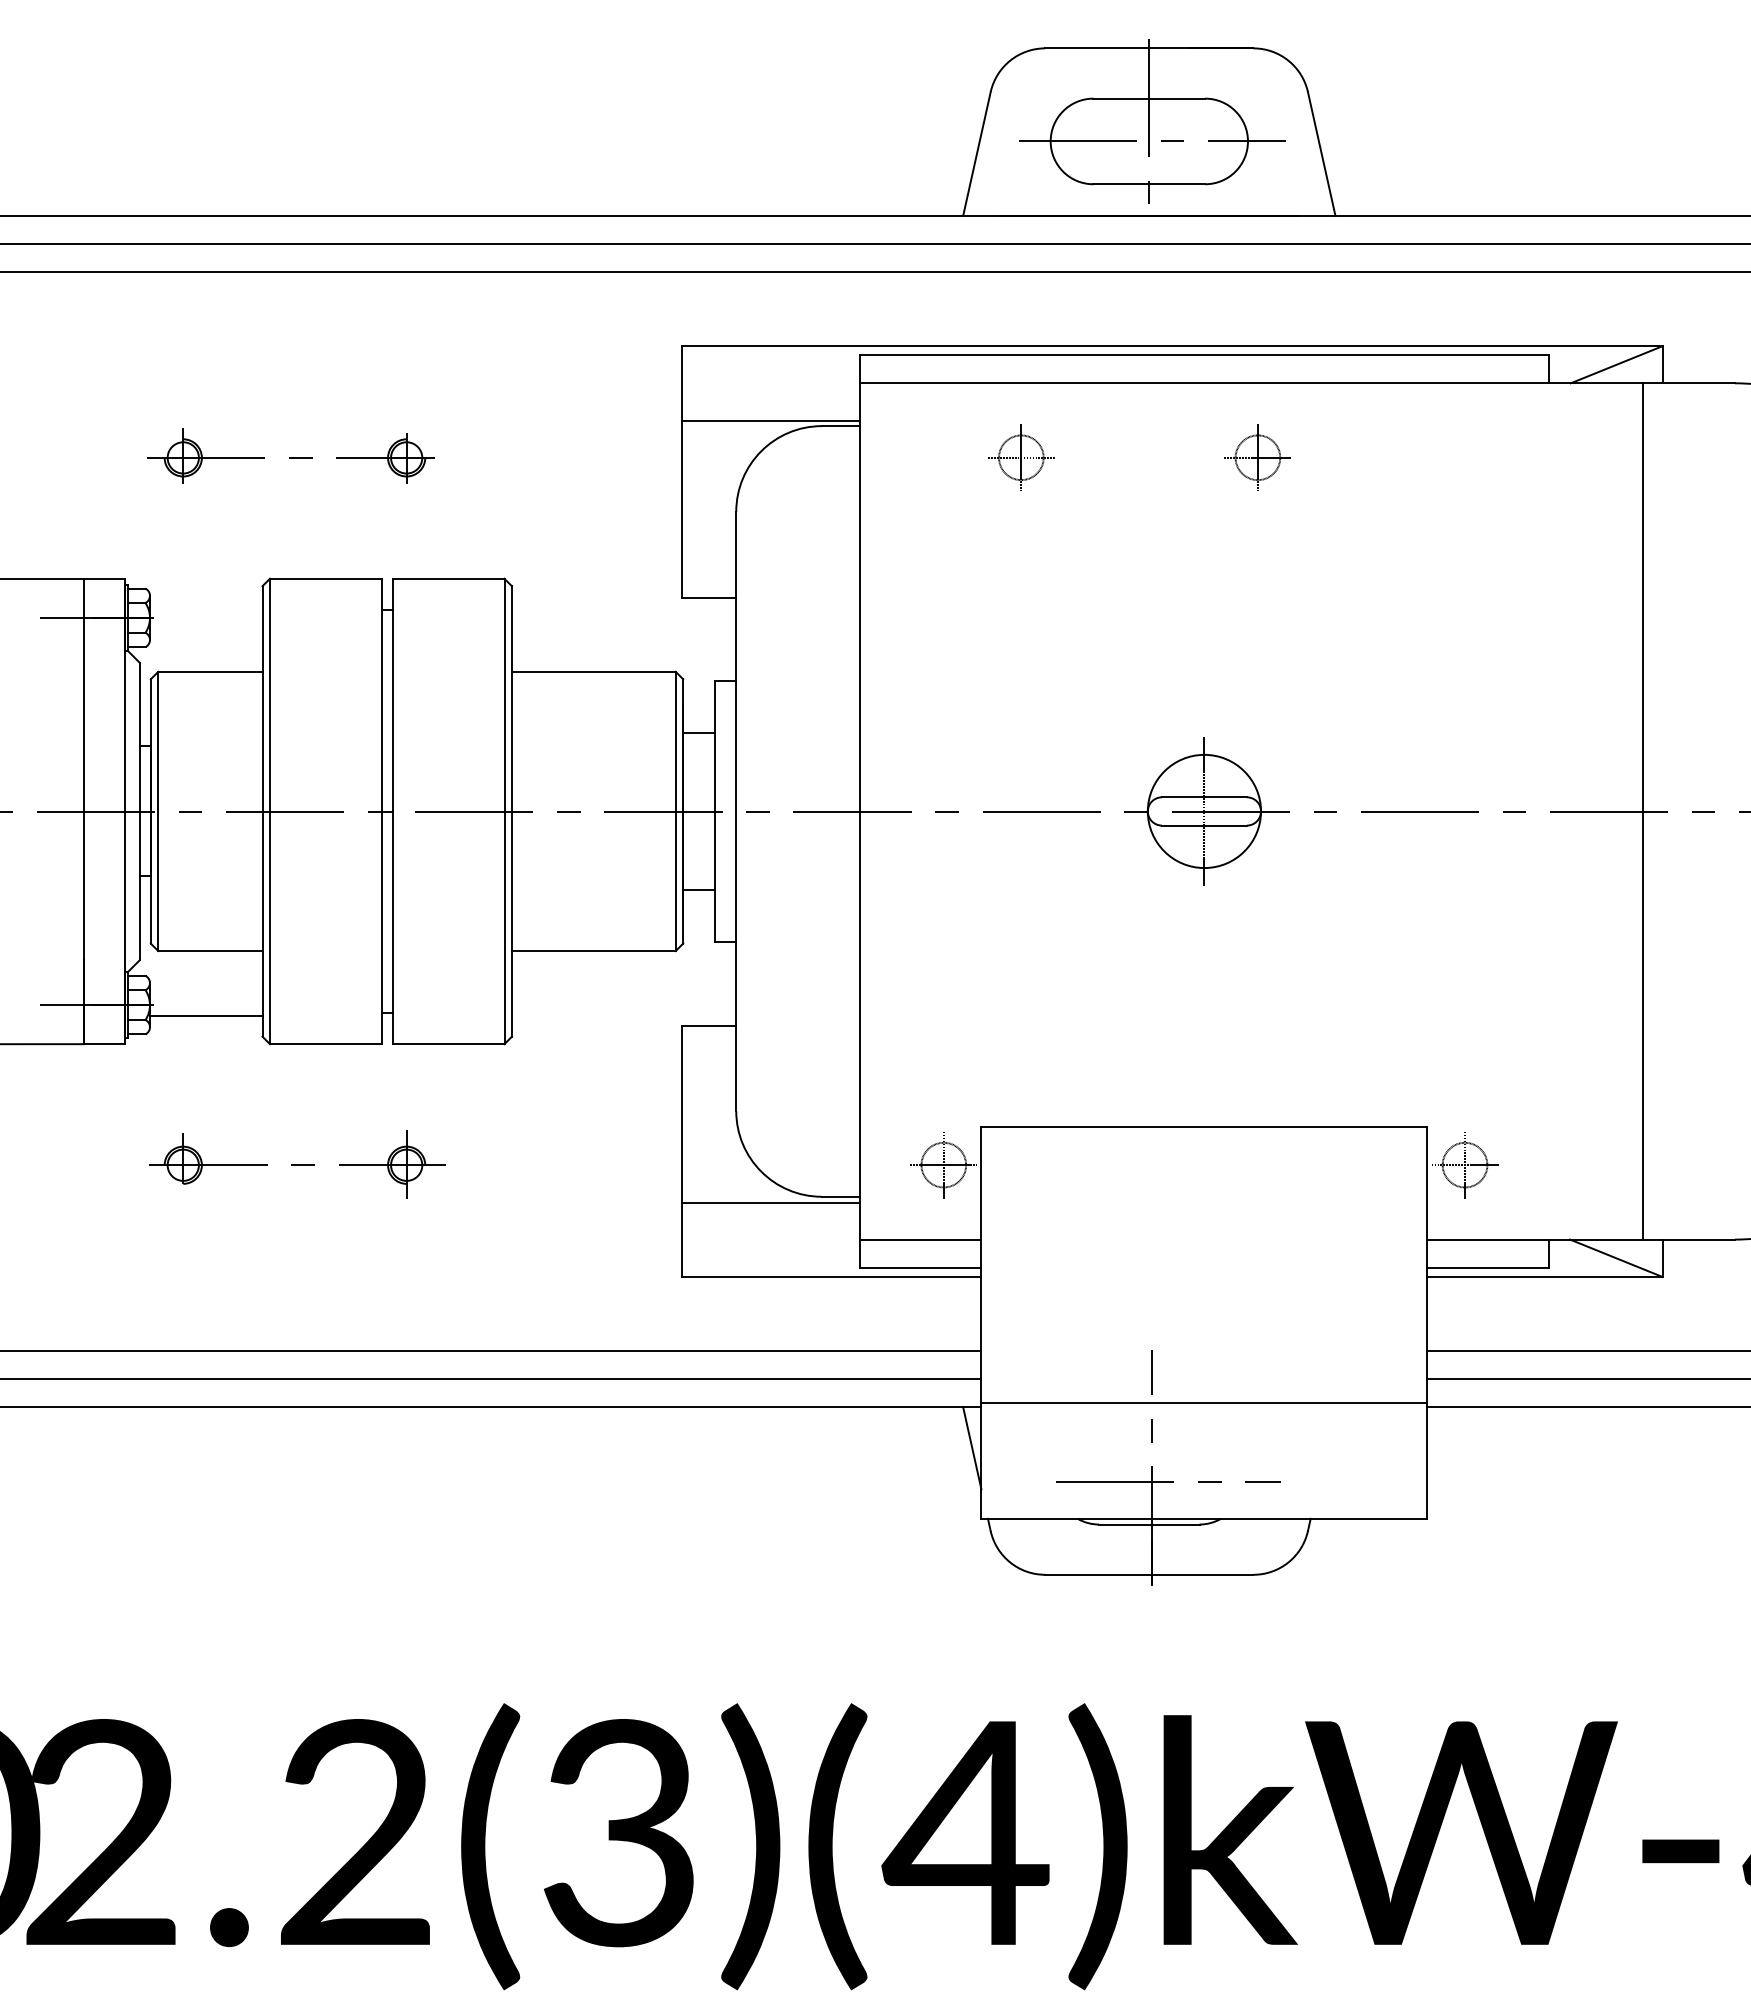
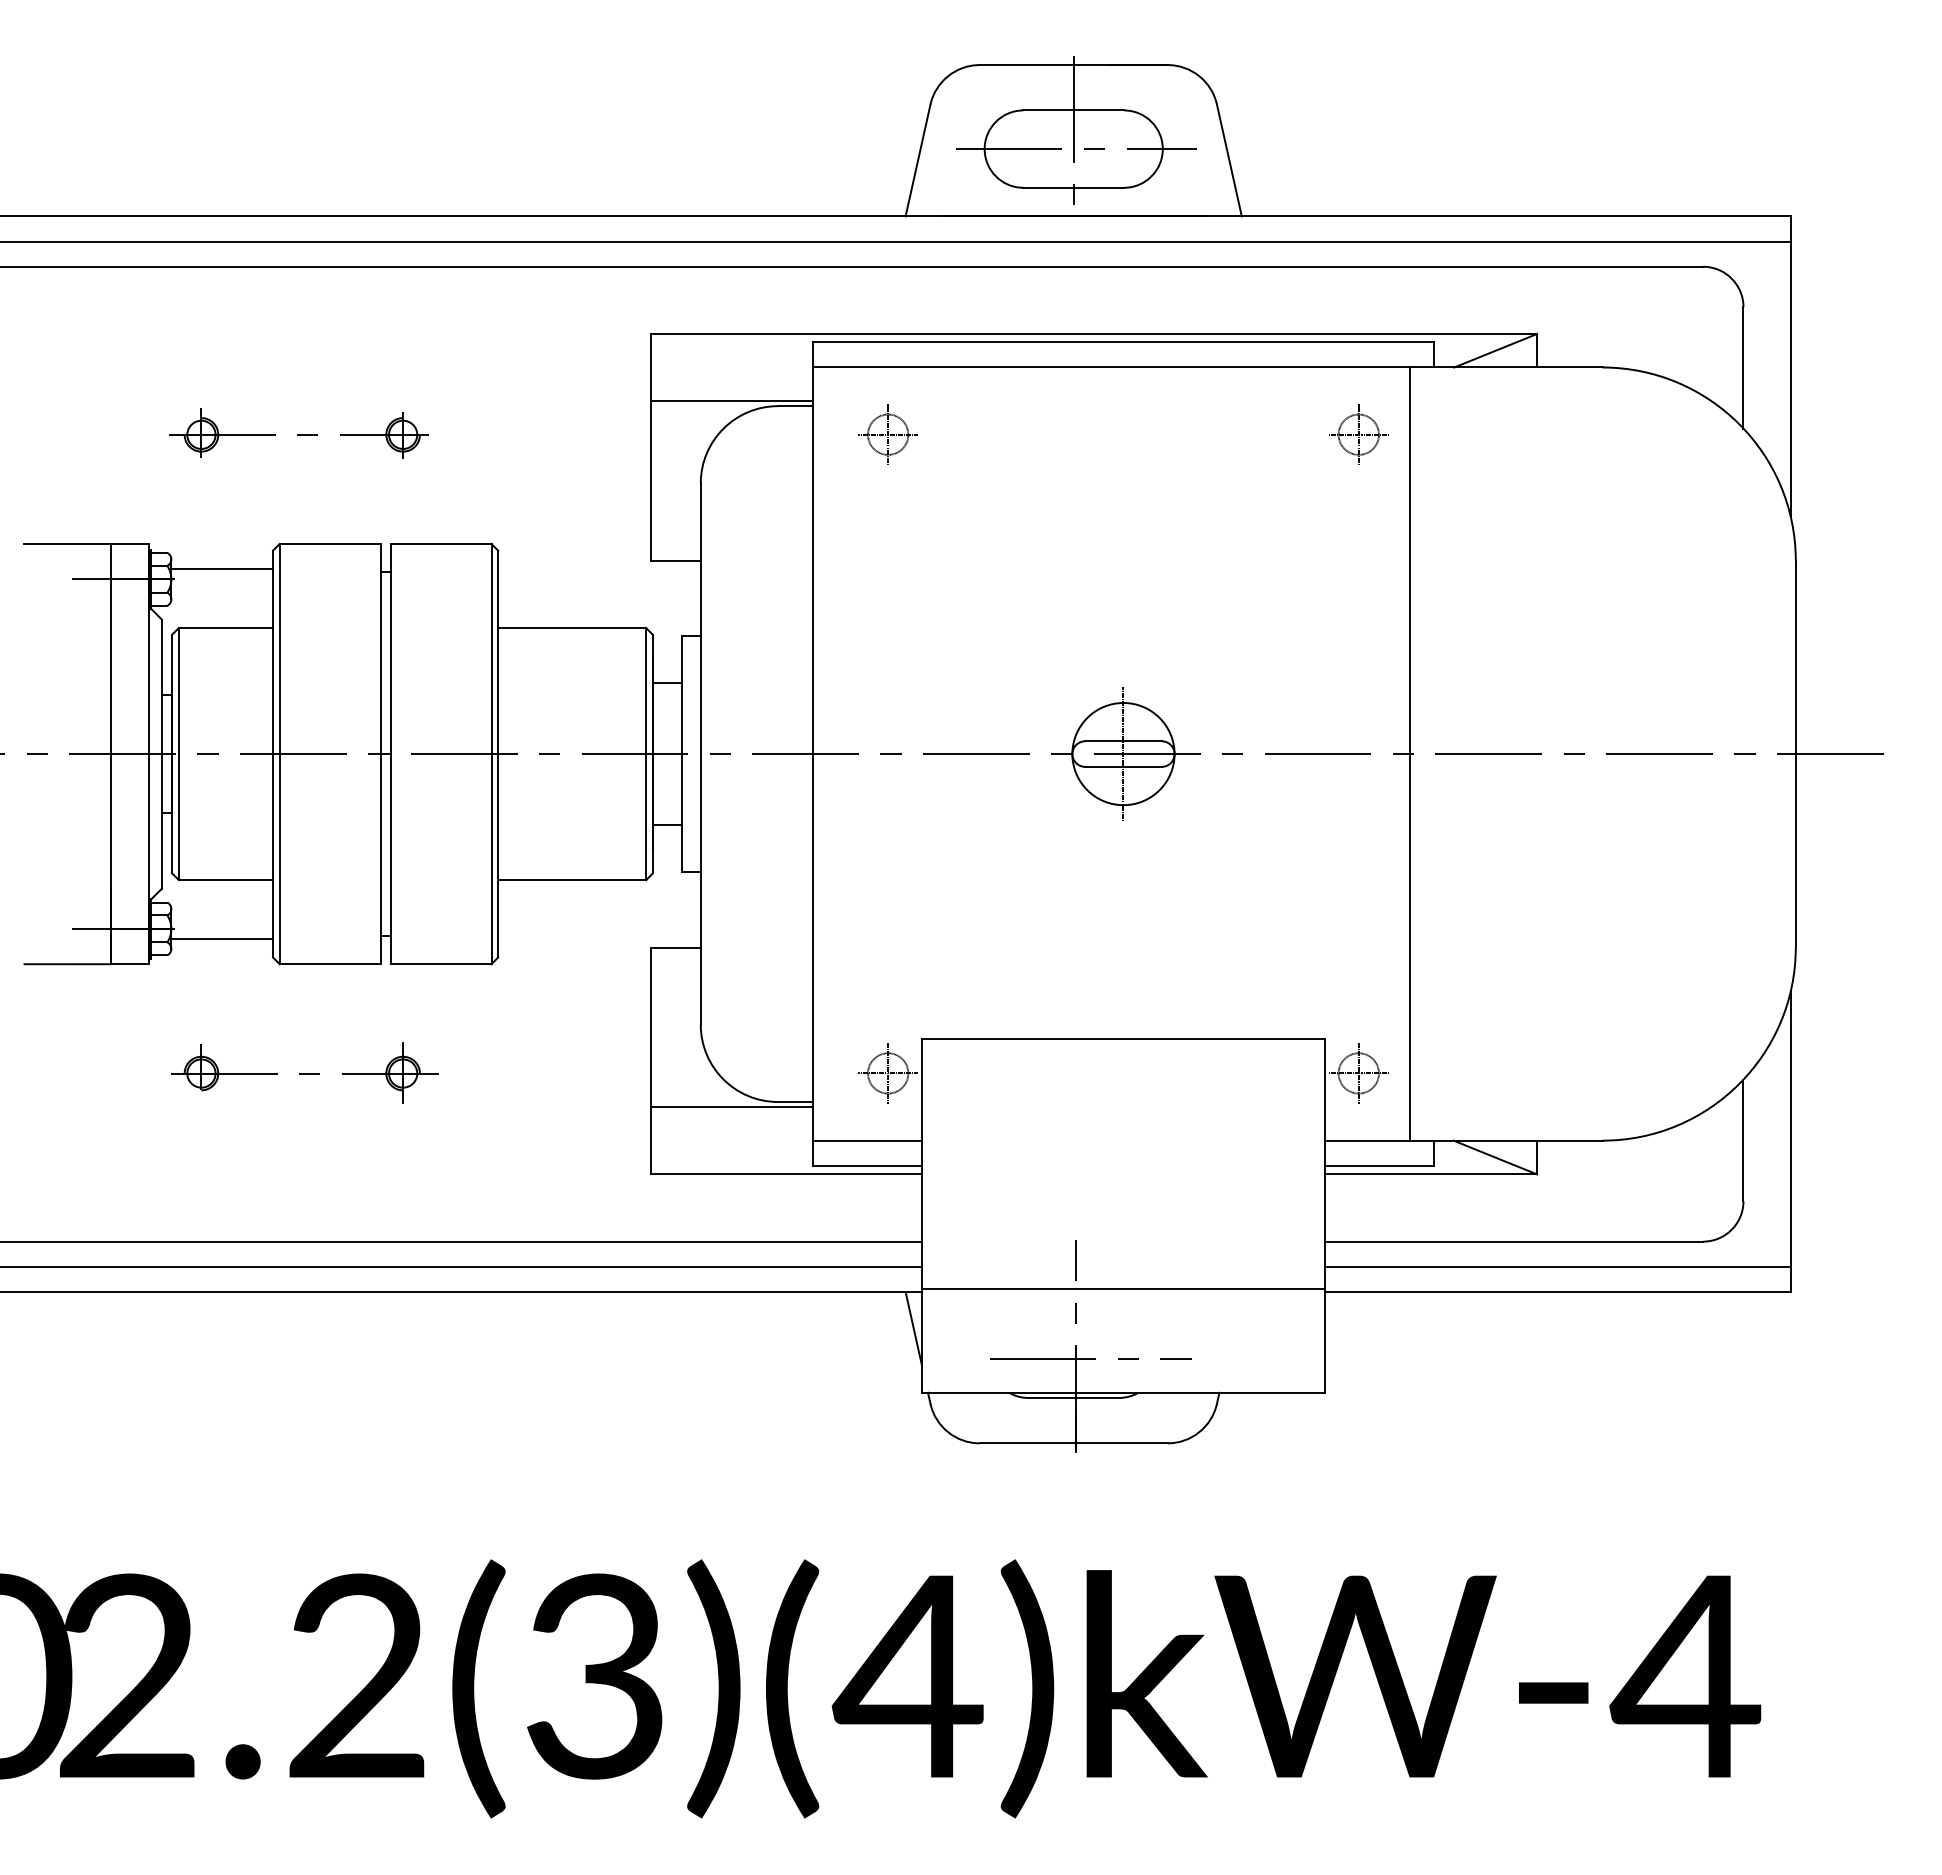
part: (1020, 457) -> (887, 434), moved
part: (1257, 457) -> (1358, 434), moved
line: (205, 607) -> (221, 569), added
line: (1643, 810) -> (1410, 753), moved

